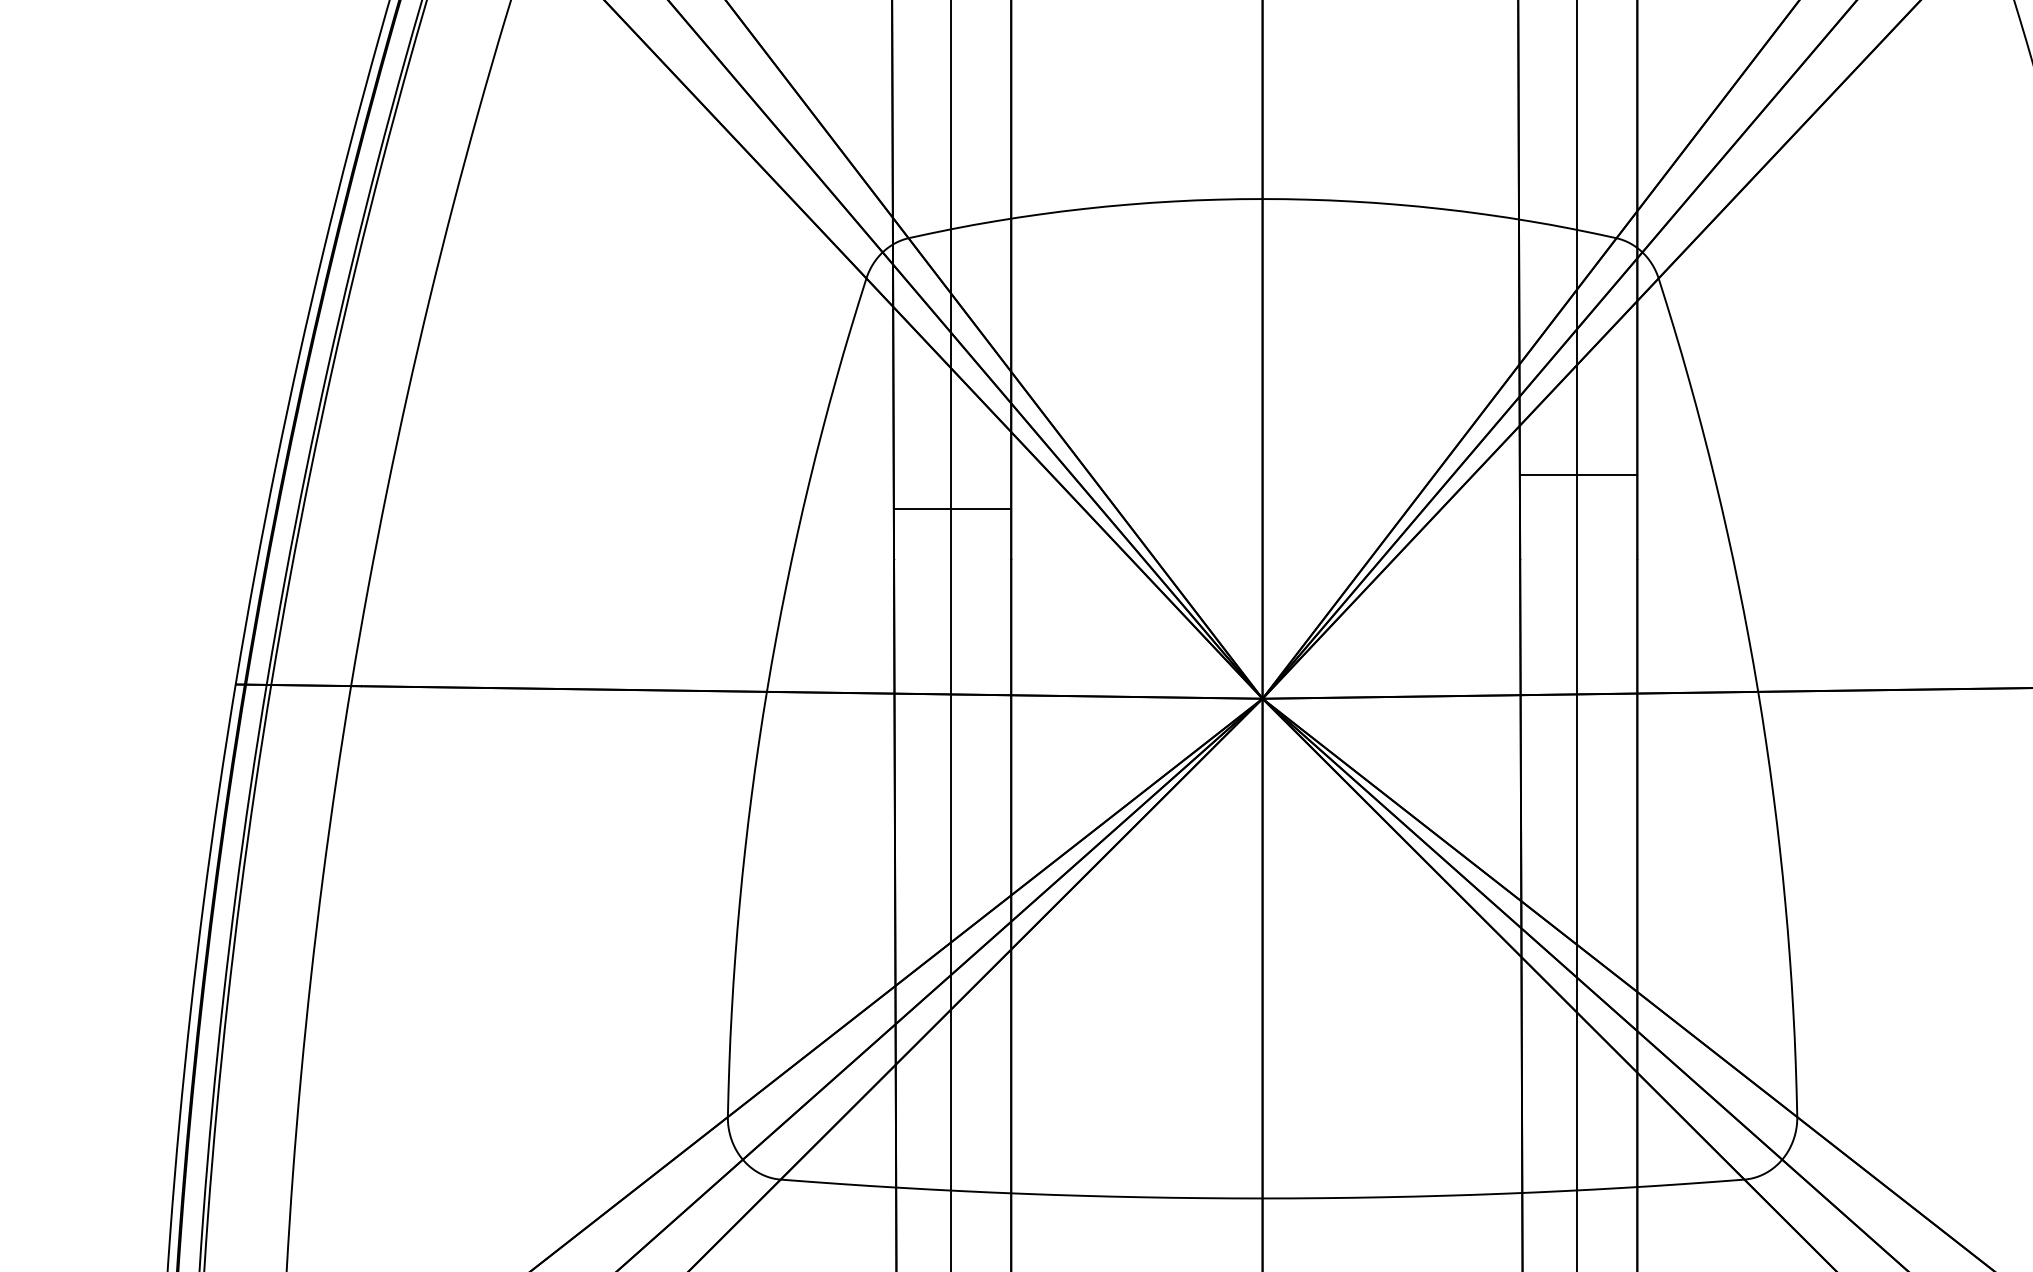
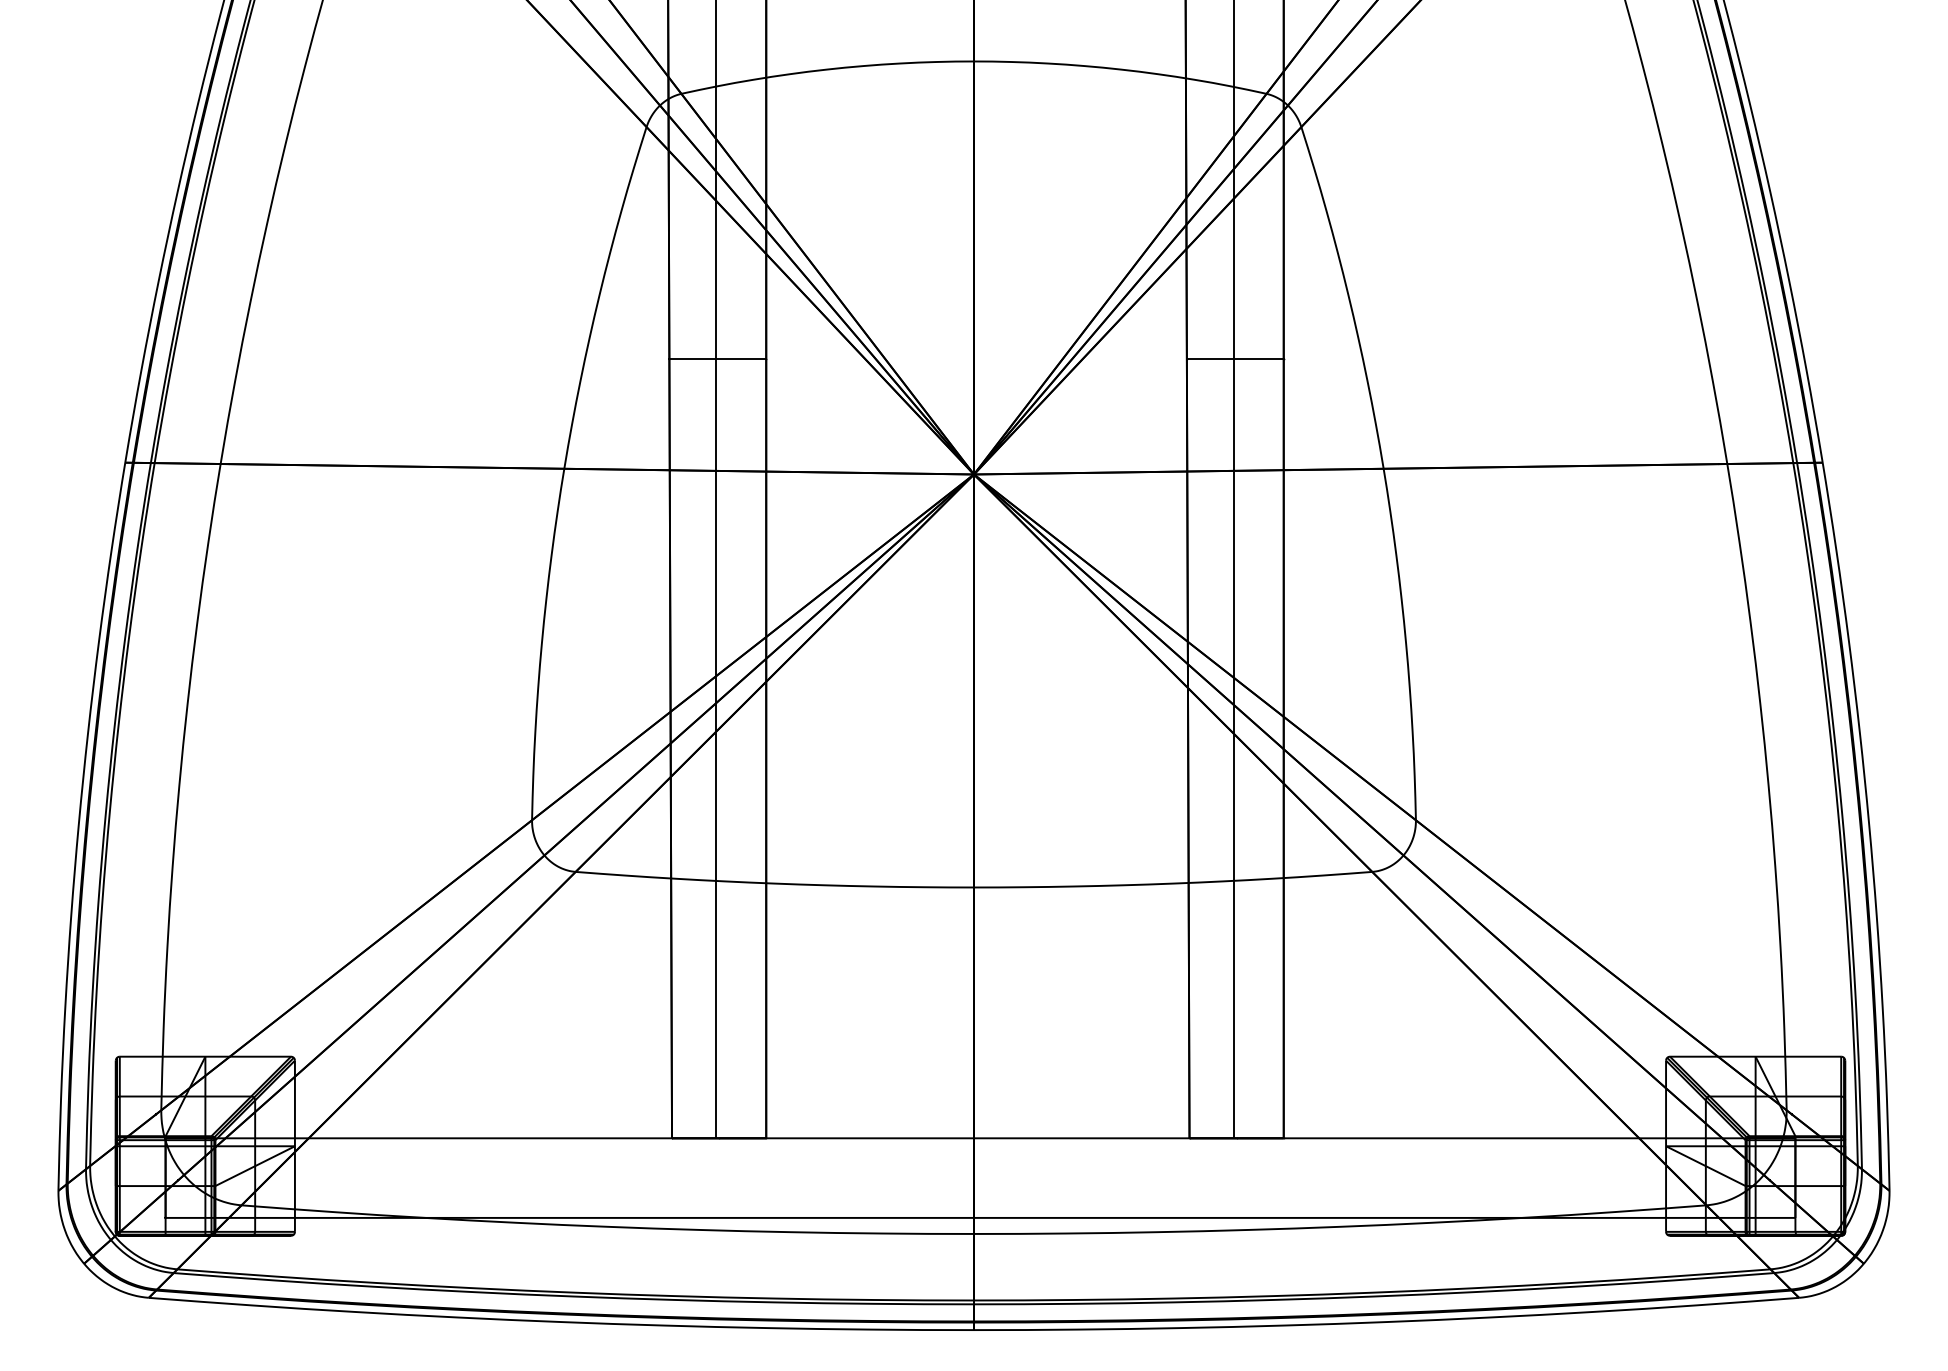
line: (1577, 474) -> (1234, 359), moved
line: (952, 508) -> (717, 359), moved

